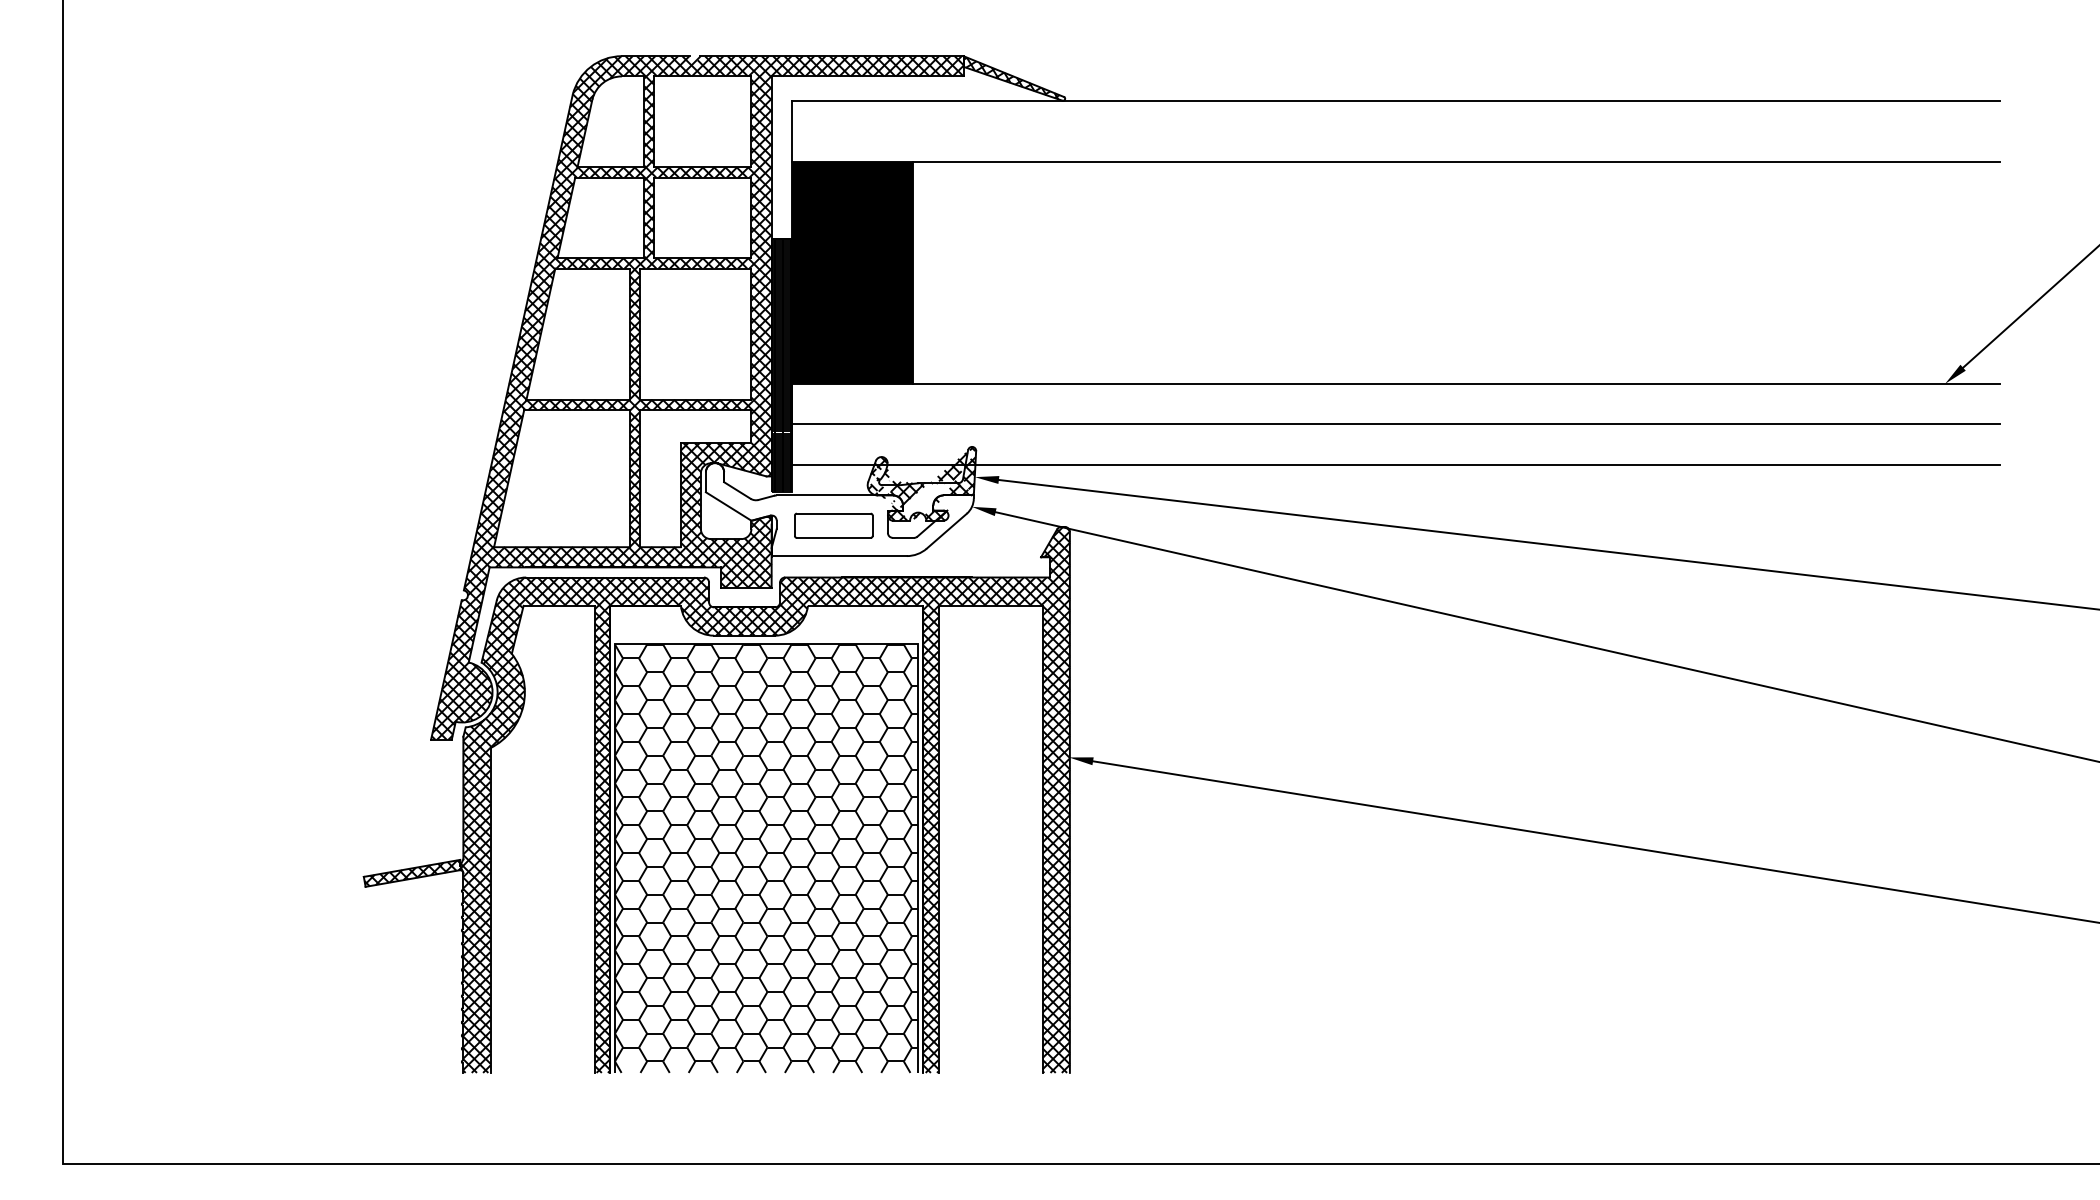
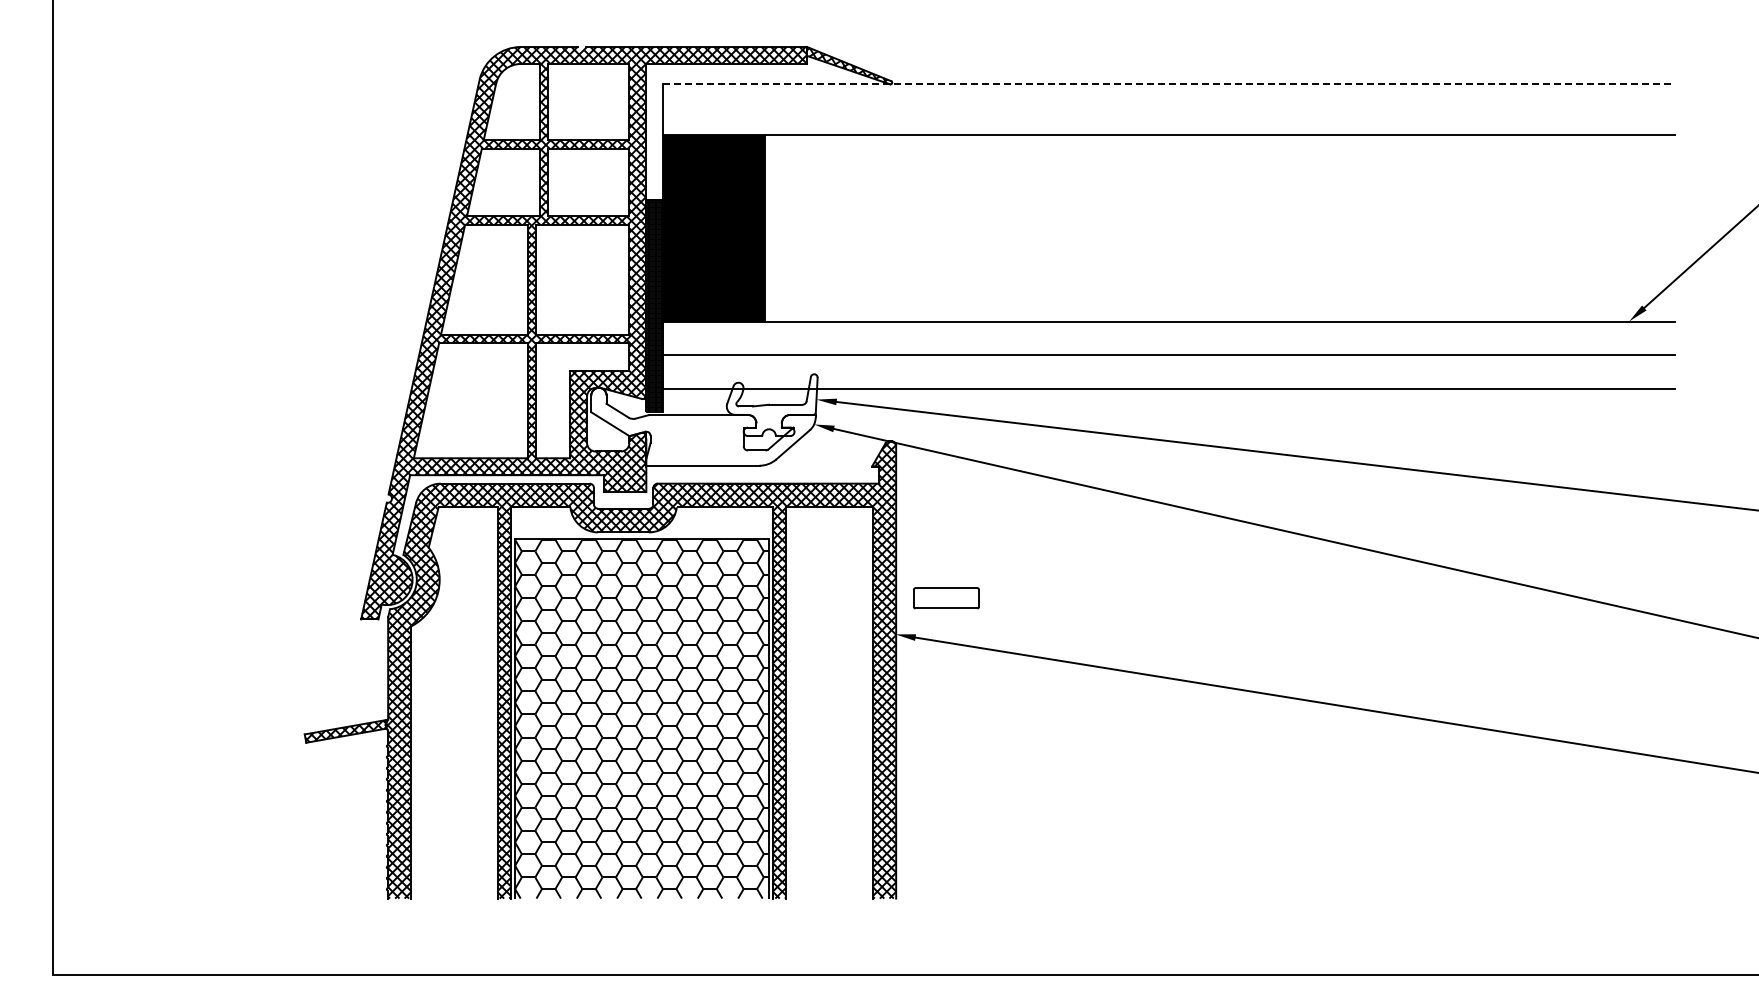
line: (1396, 100) -> (1169, 84), solid -> dashed
hatch: (922, 484) -> (772, 405), removed
part: (833, 525) -> (946, 598), moved

